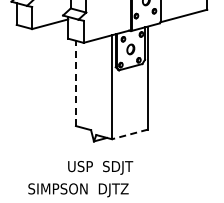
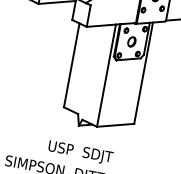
line: (75, 83) -> (71, 65), dashed -> solid
line: (130, 134) -> (116, 125), dashed -> solid

